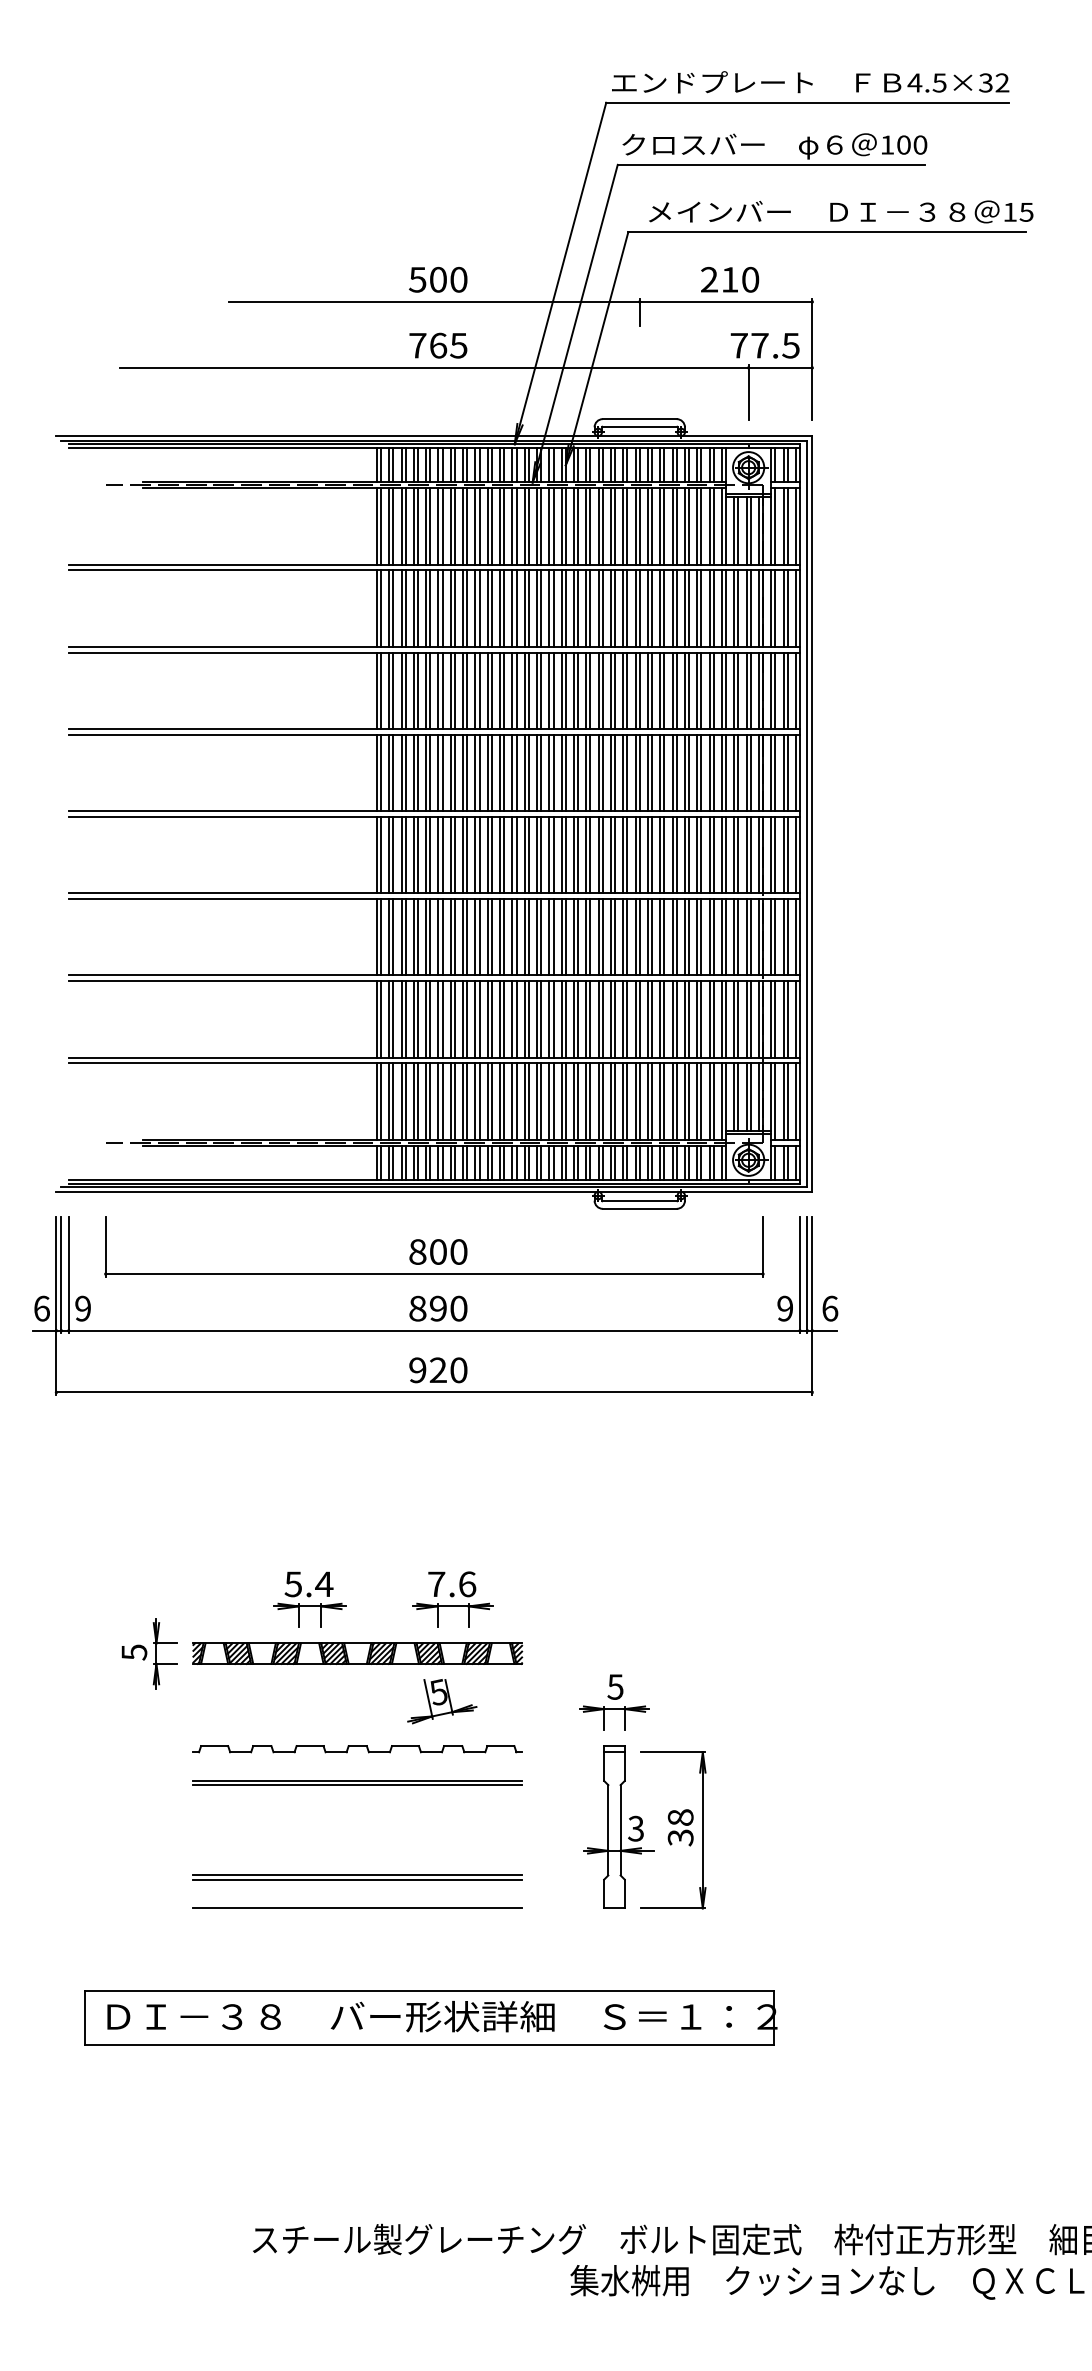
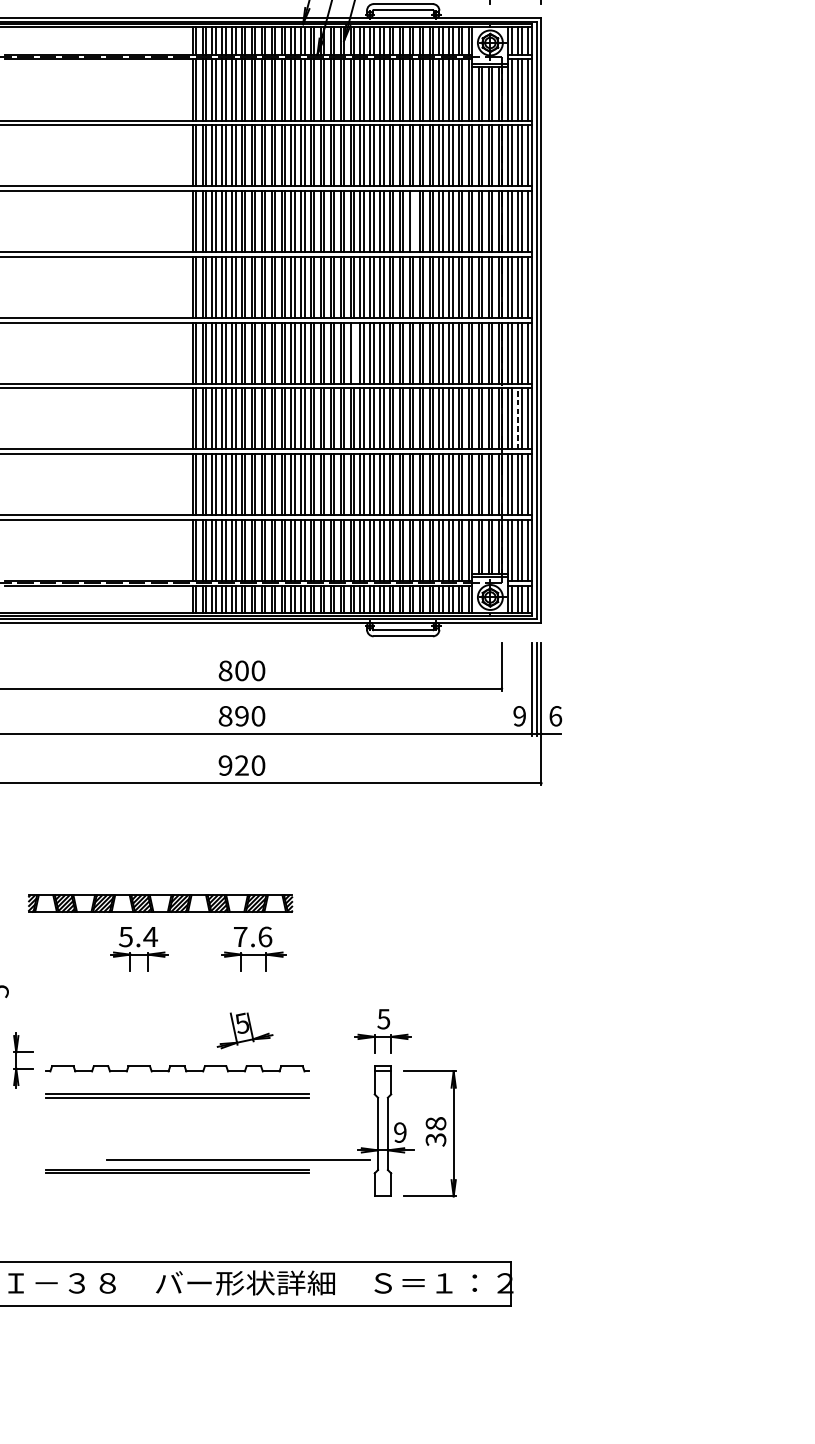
line: (652, 690) -> (413, 221), removed
line: (578, 854) -> (354, 352), removed
line: (783, 936) -> (518, 418), solid -> dashed
part: (156, 1653) -> (16, 1060), moved
part: (357, 1653) -> (160, 903), moved
text: (635, 1828) -> (399, 1132), 3 -> 9
line: (357, 1907) -> (238, 1159), moved

